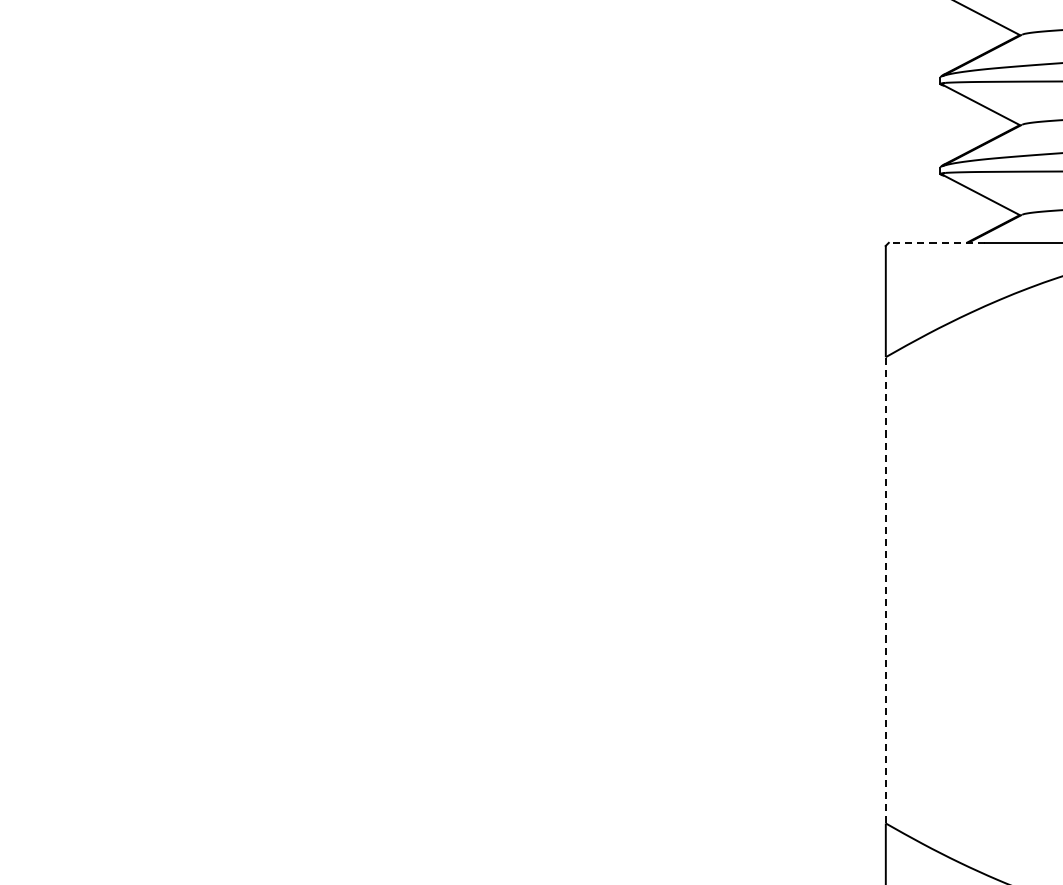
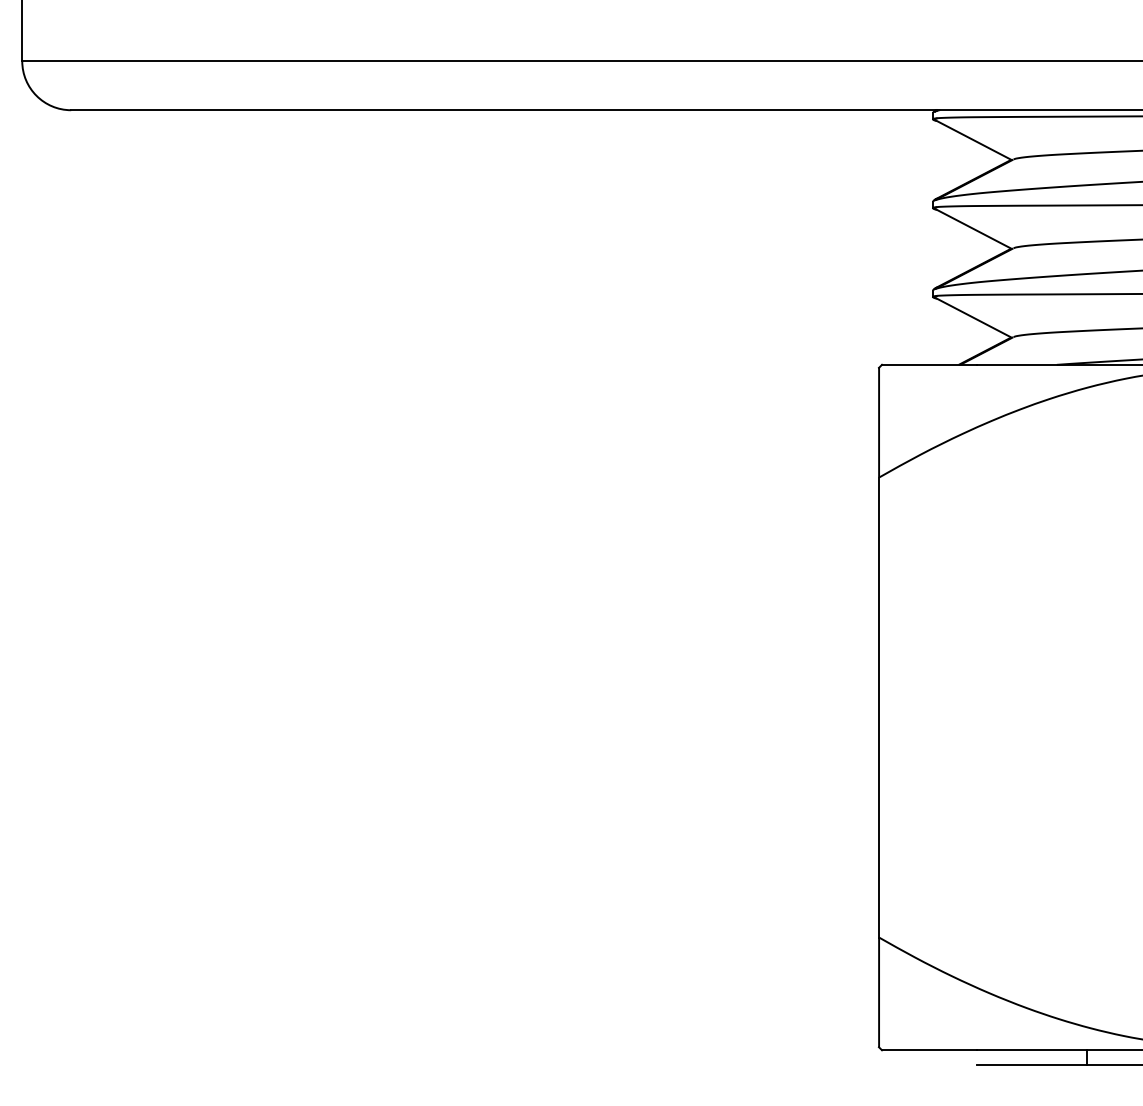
line: (935, 242) -> (928, 364), dashed -> solid
line: (886, 590) -> (879, 707), dashed -> solid

